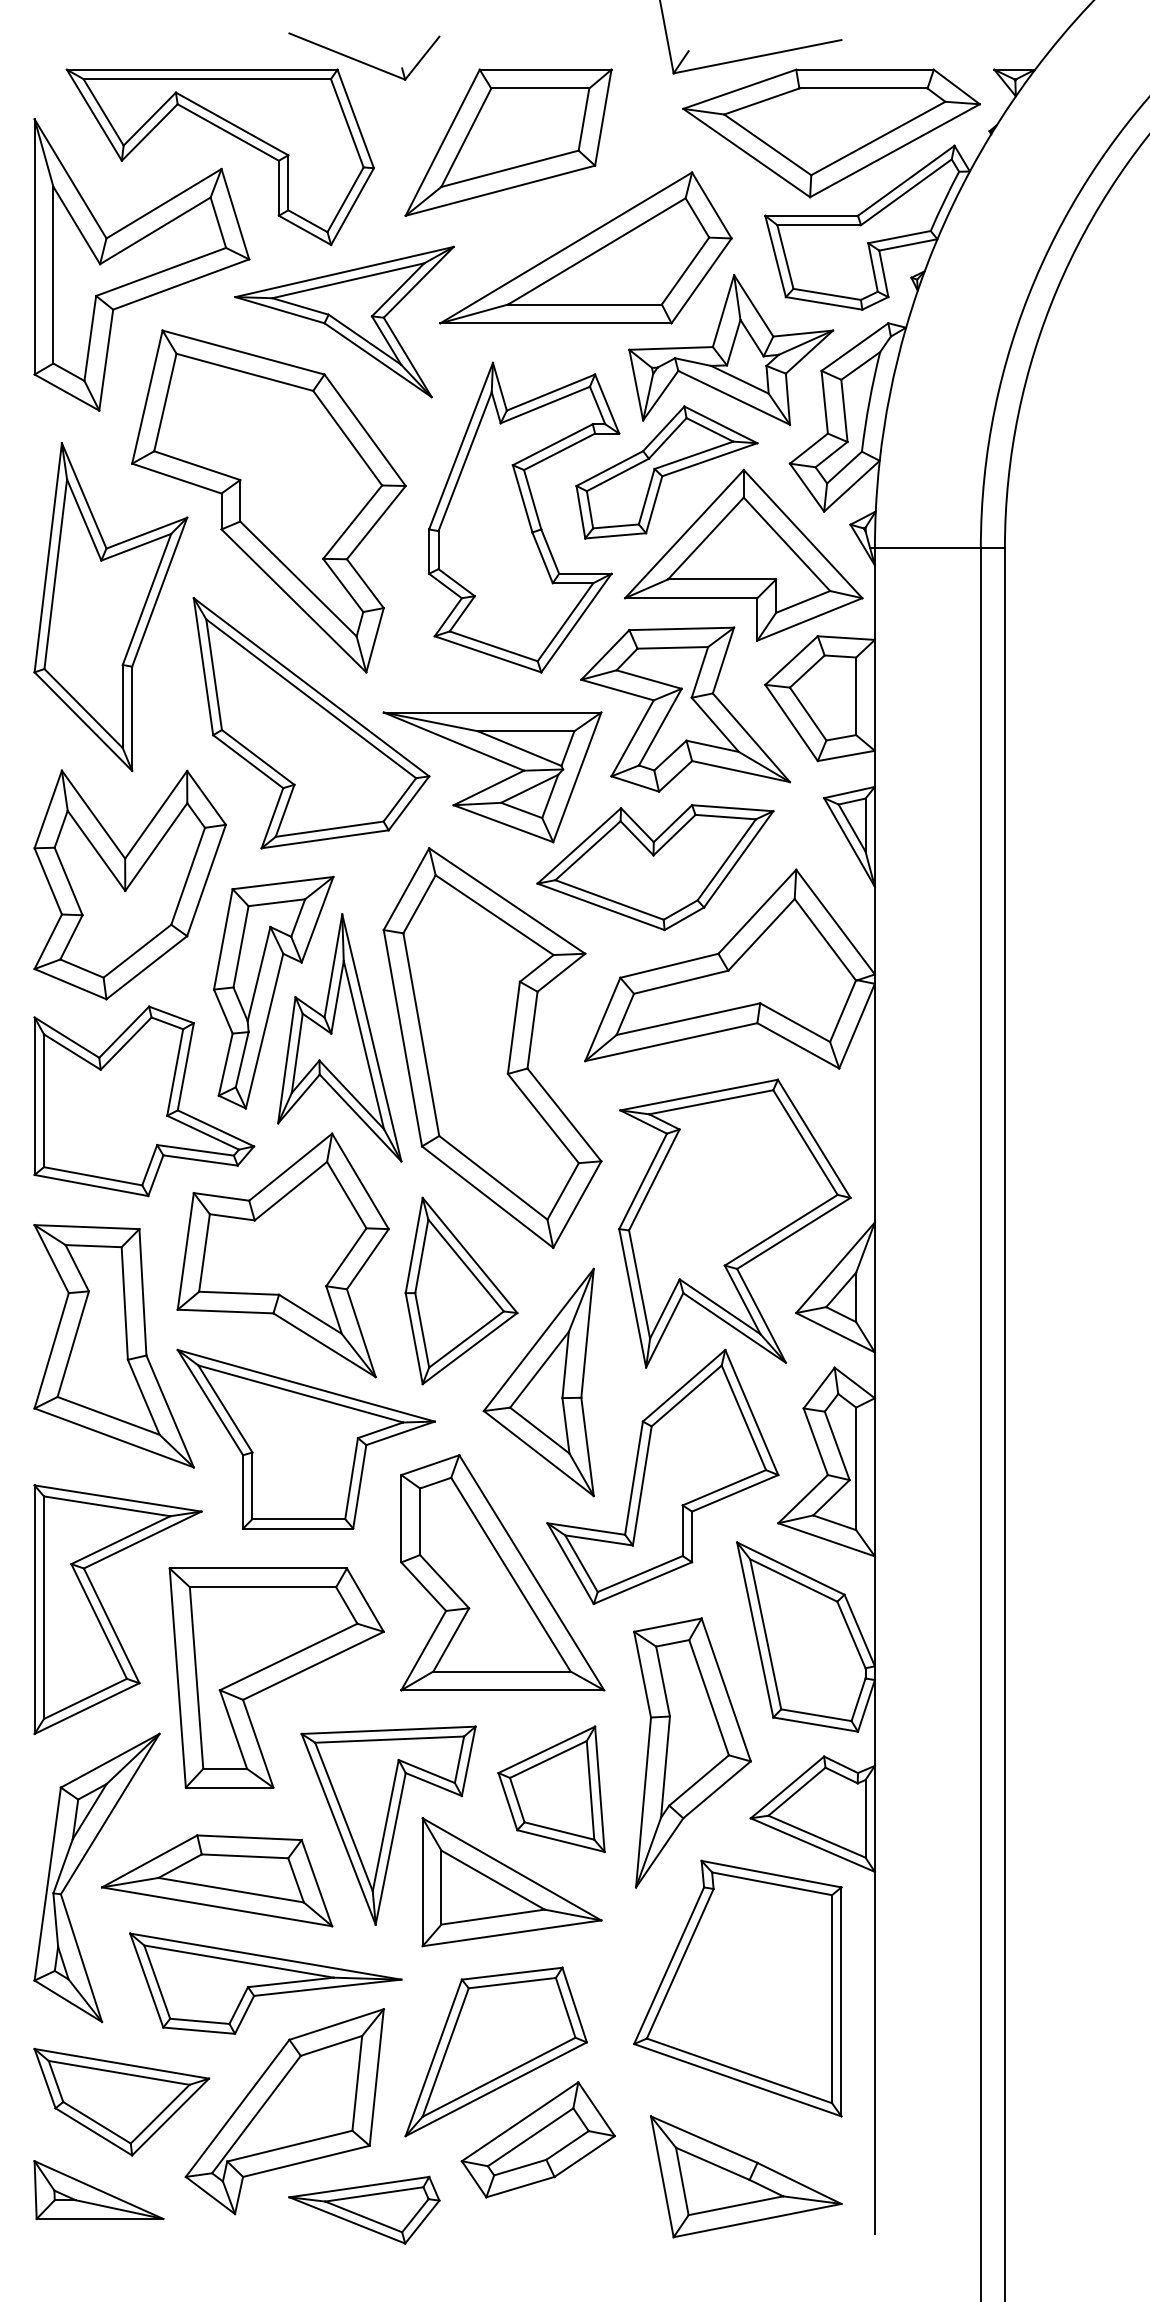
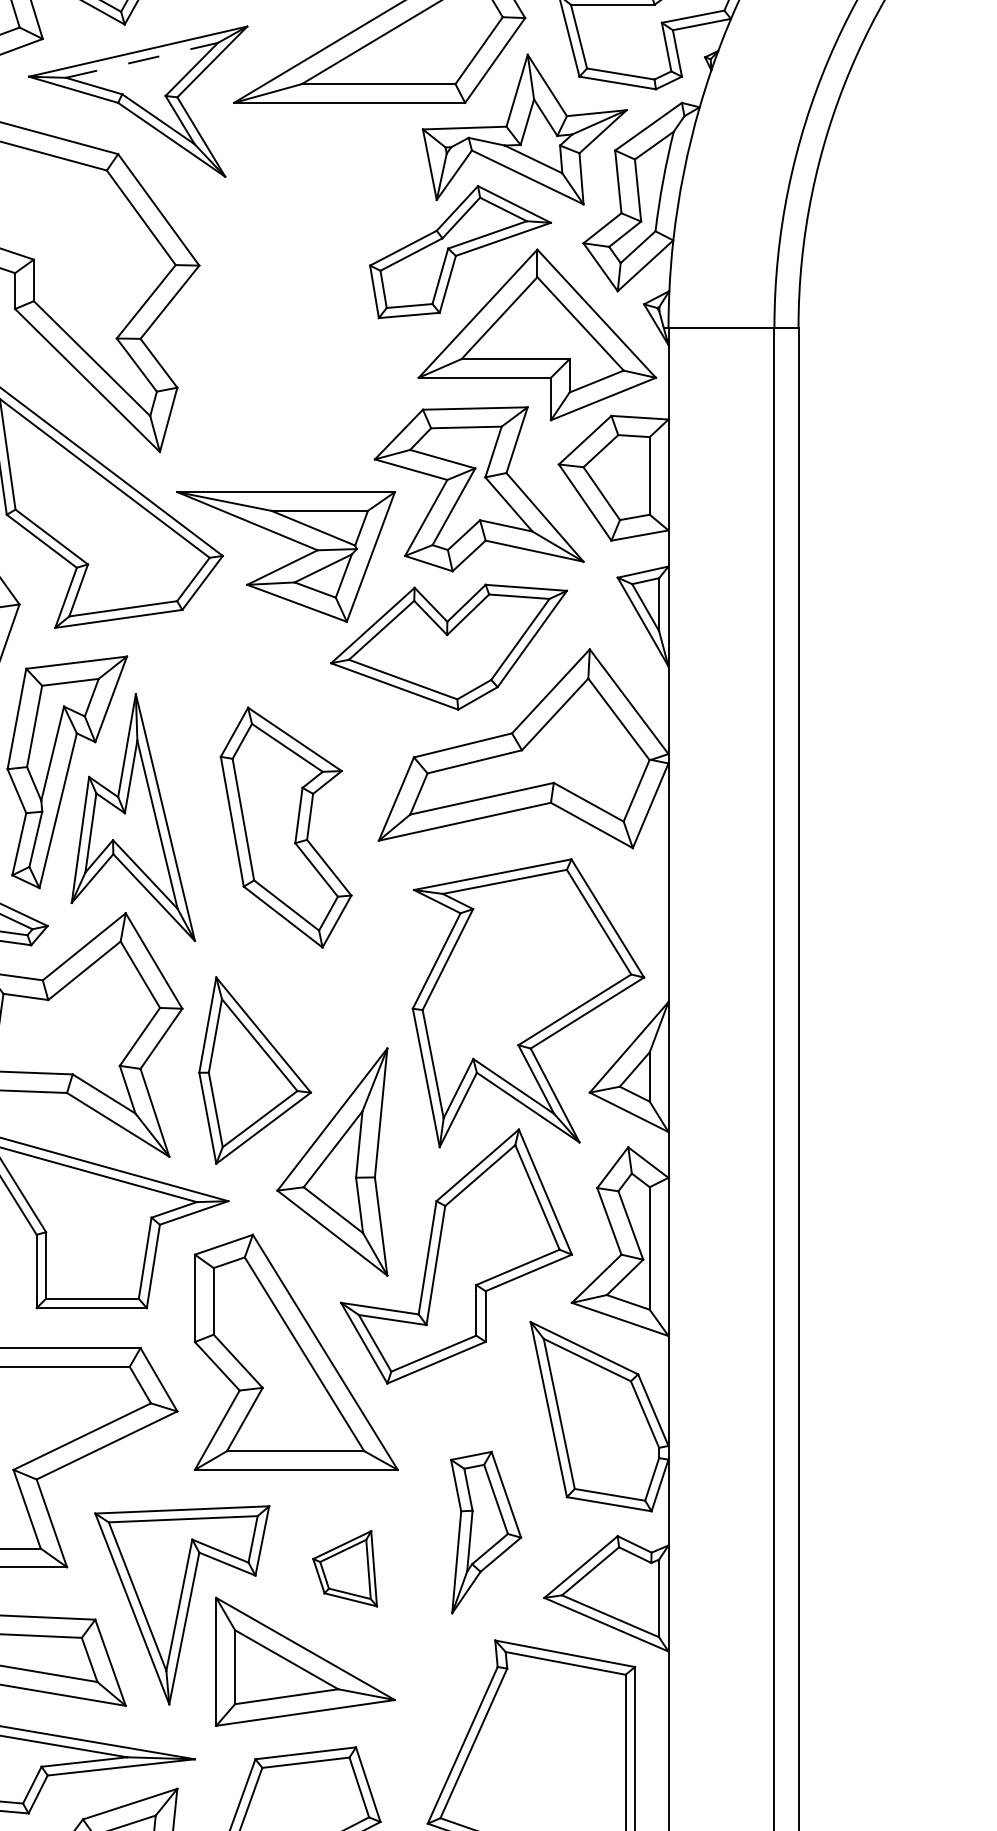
line: (348, 280) -> (142, 60), solid -> dashed
part: (524, 517) -> (318, 297), removed
part: (492, 1047) -> (286, 827), size x0.6
part: (692, 1752) -> (486, 1532), size x0.6
part: (551, 1788) -> (345, 1568), size x0.6

